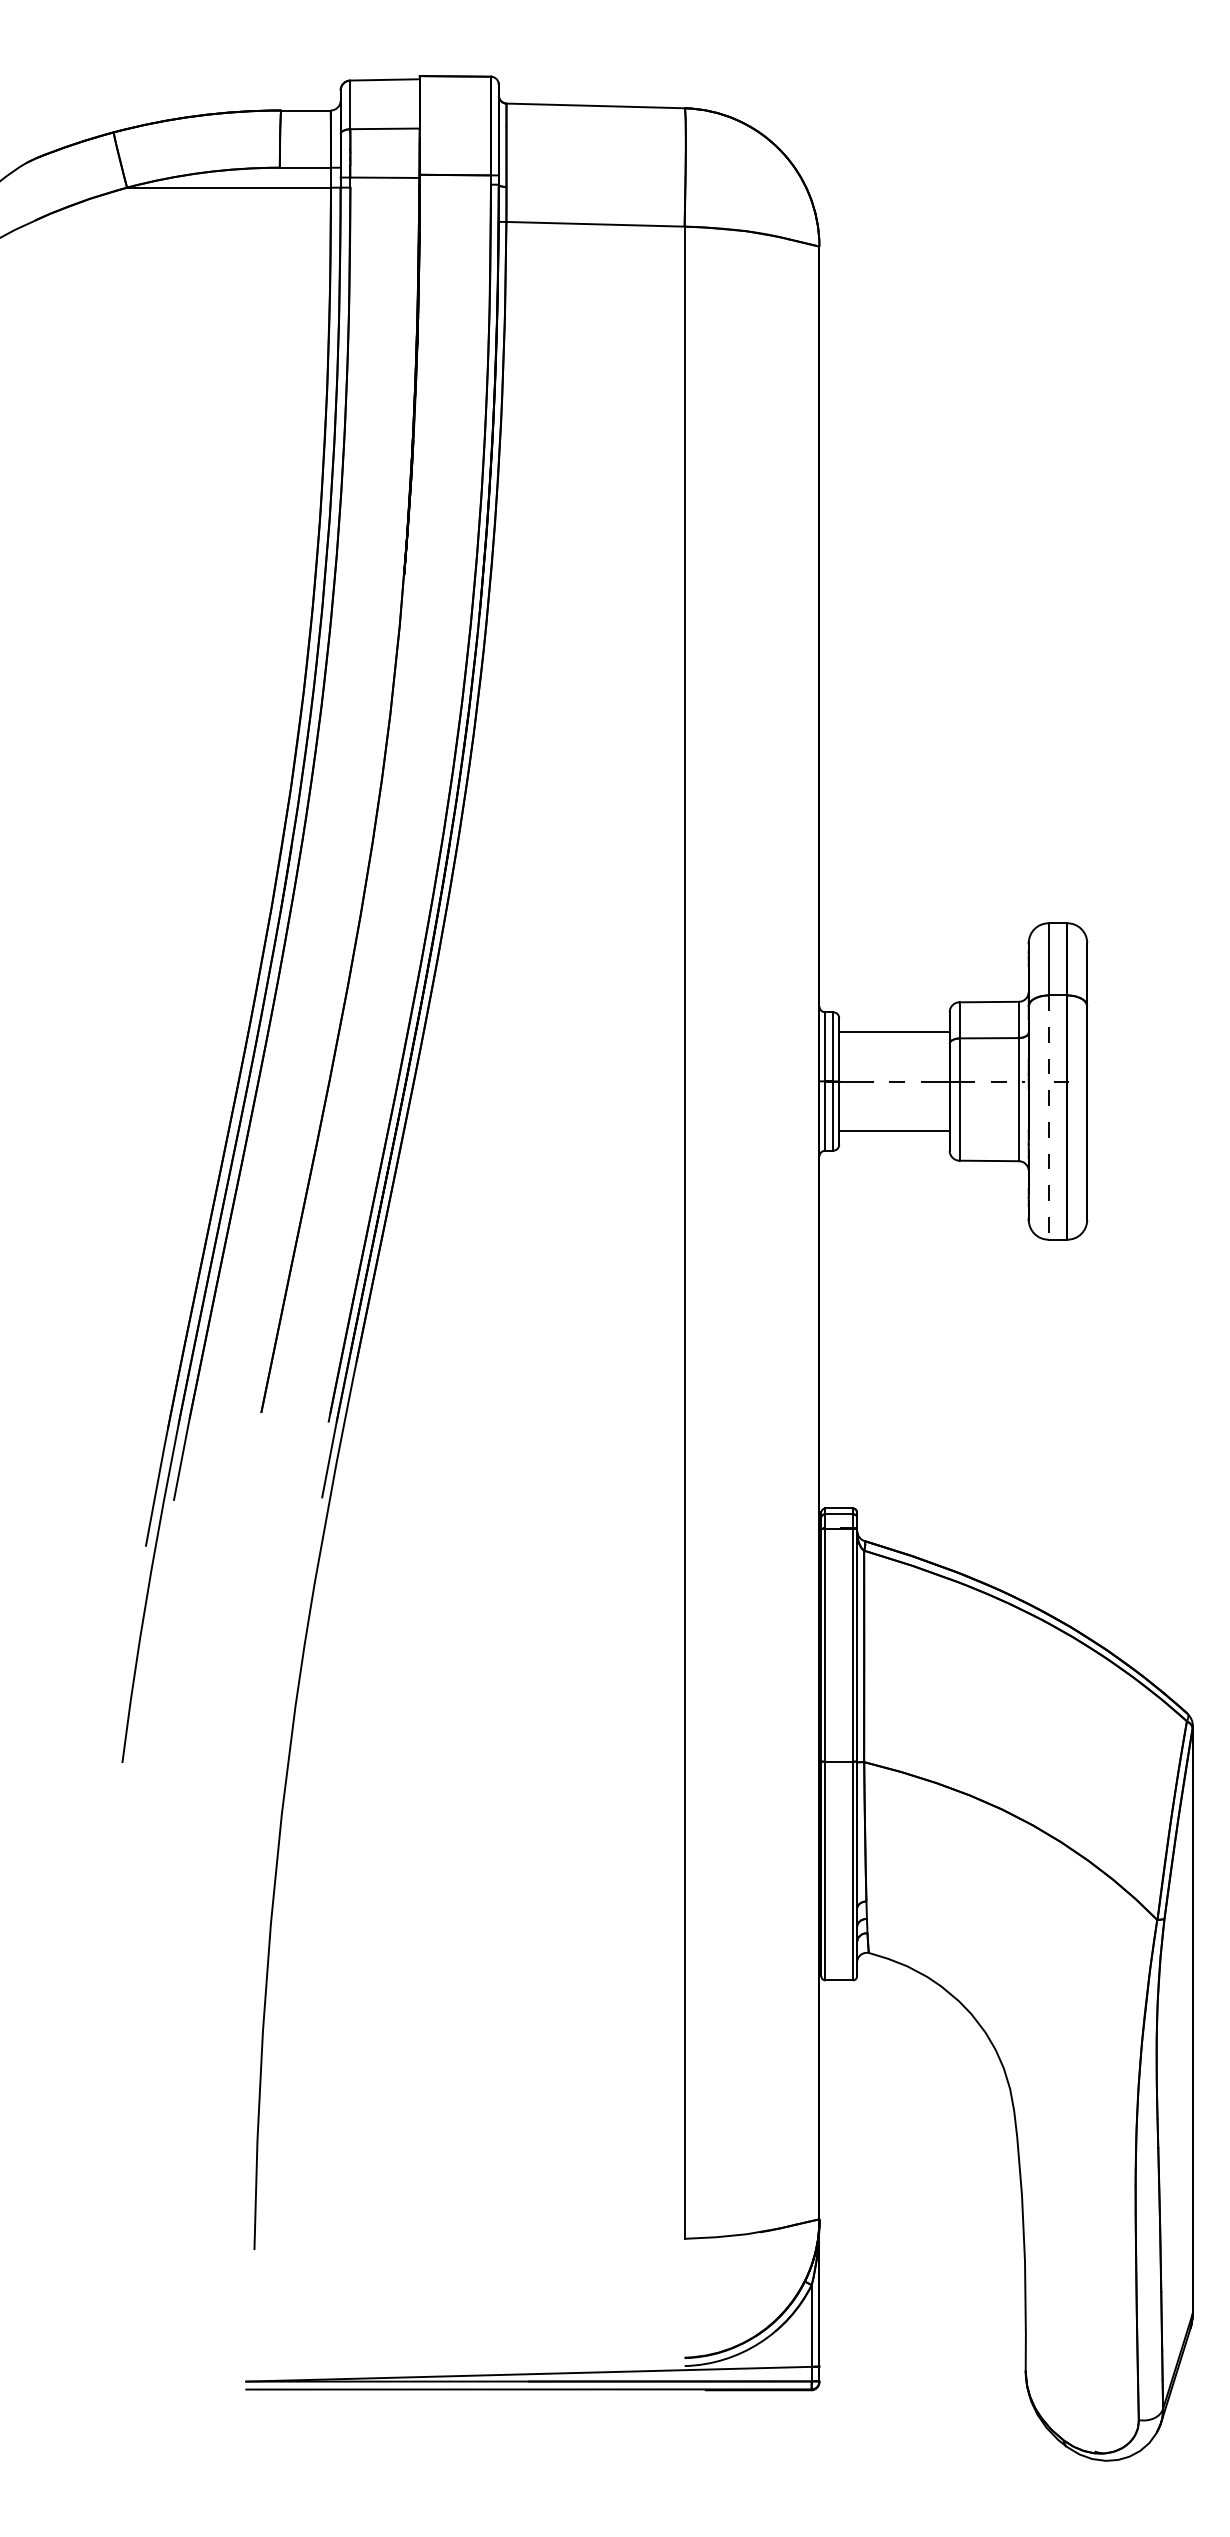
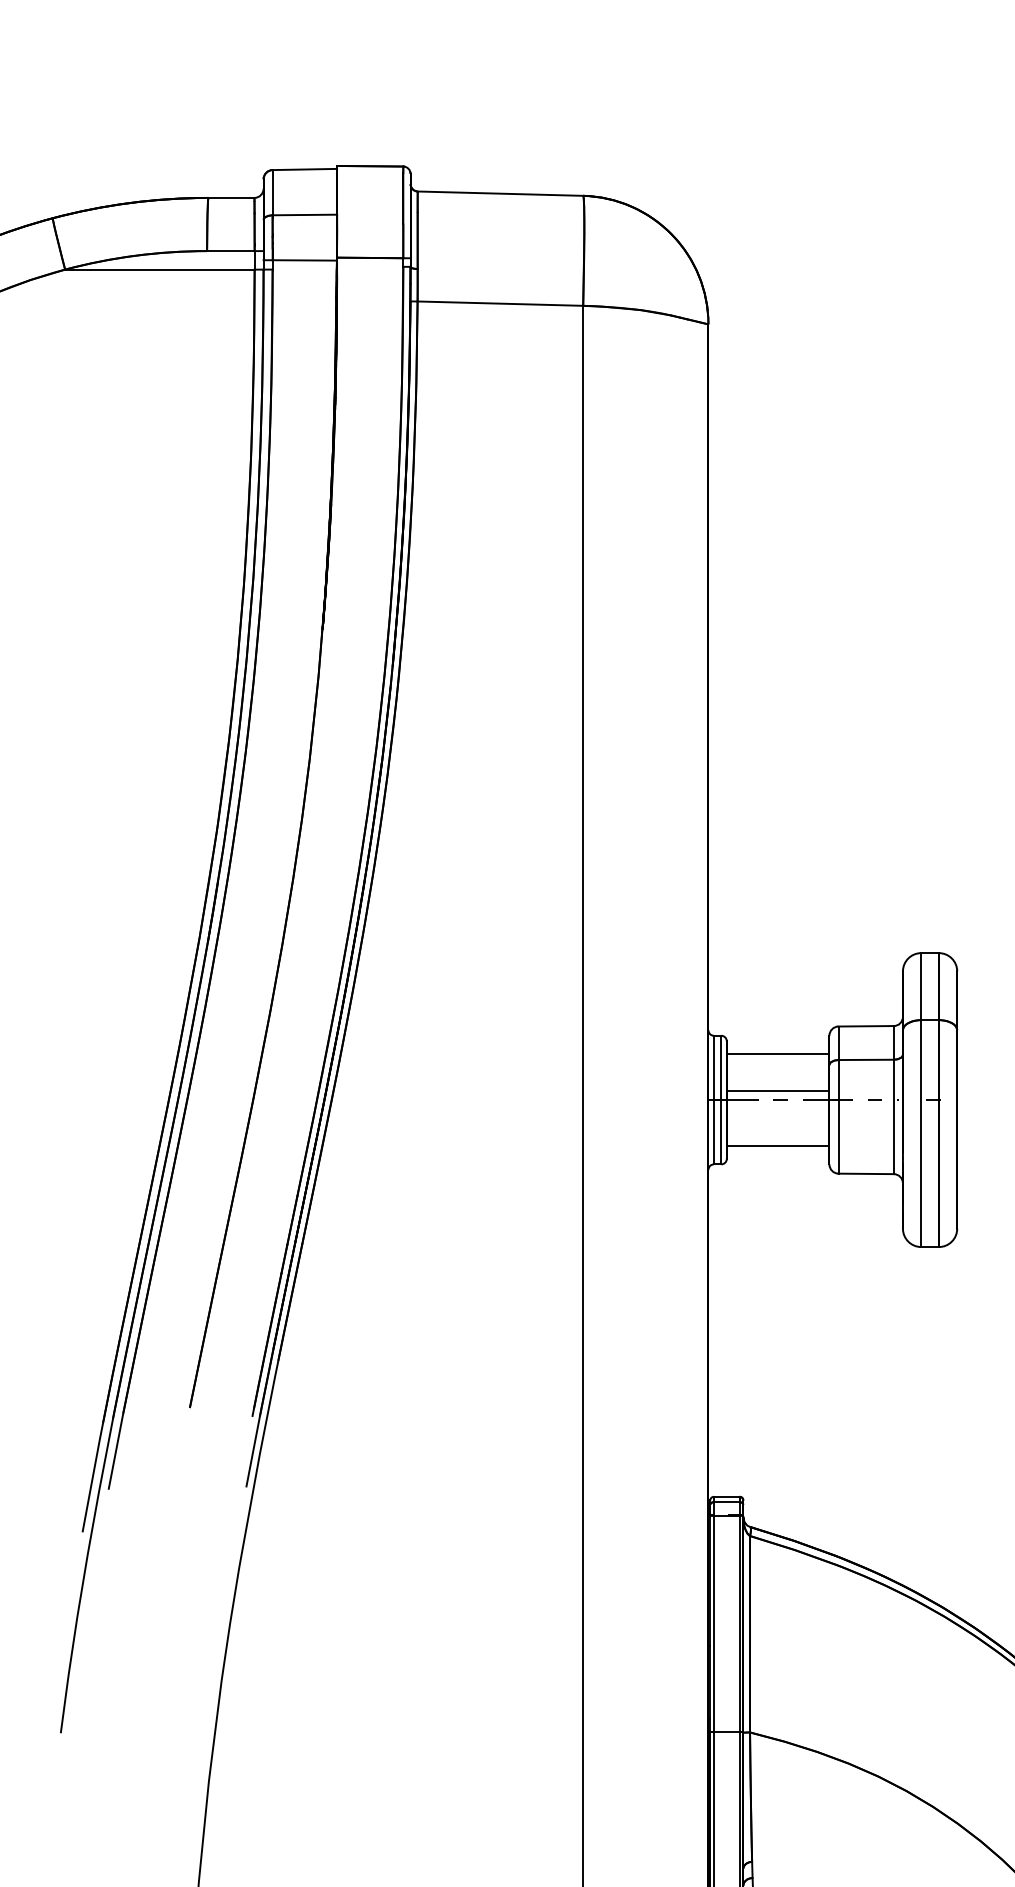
line: (894, 1071) -> (778, 1090), added
line: (1048, 1118) -> (921, 1134), dashed -> solid

